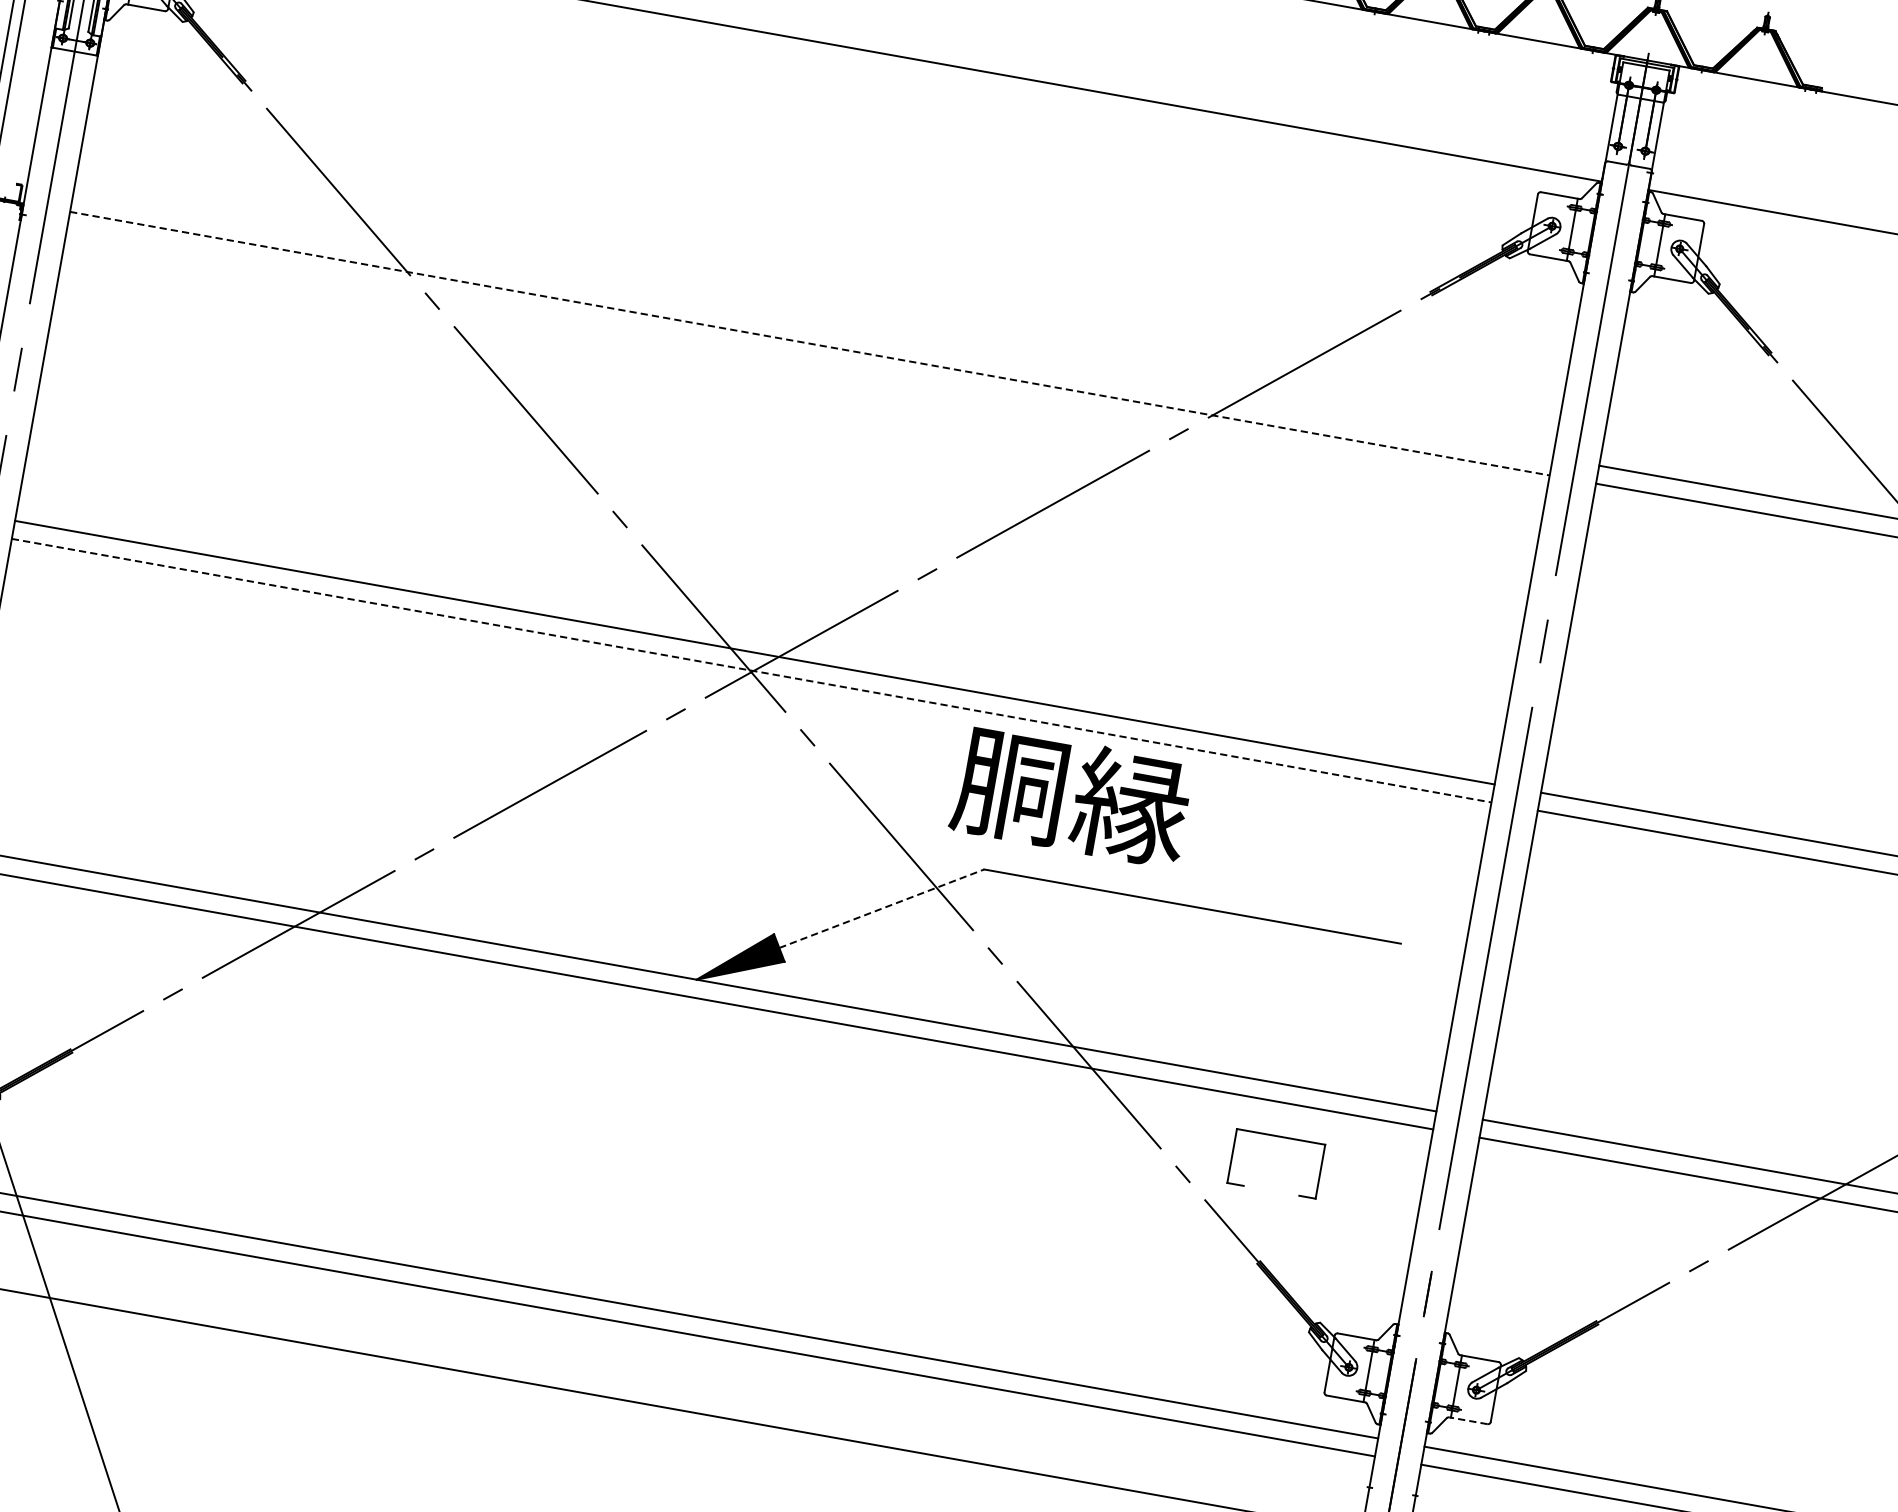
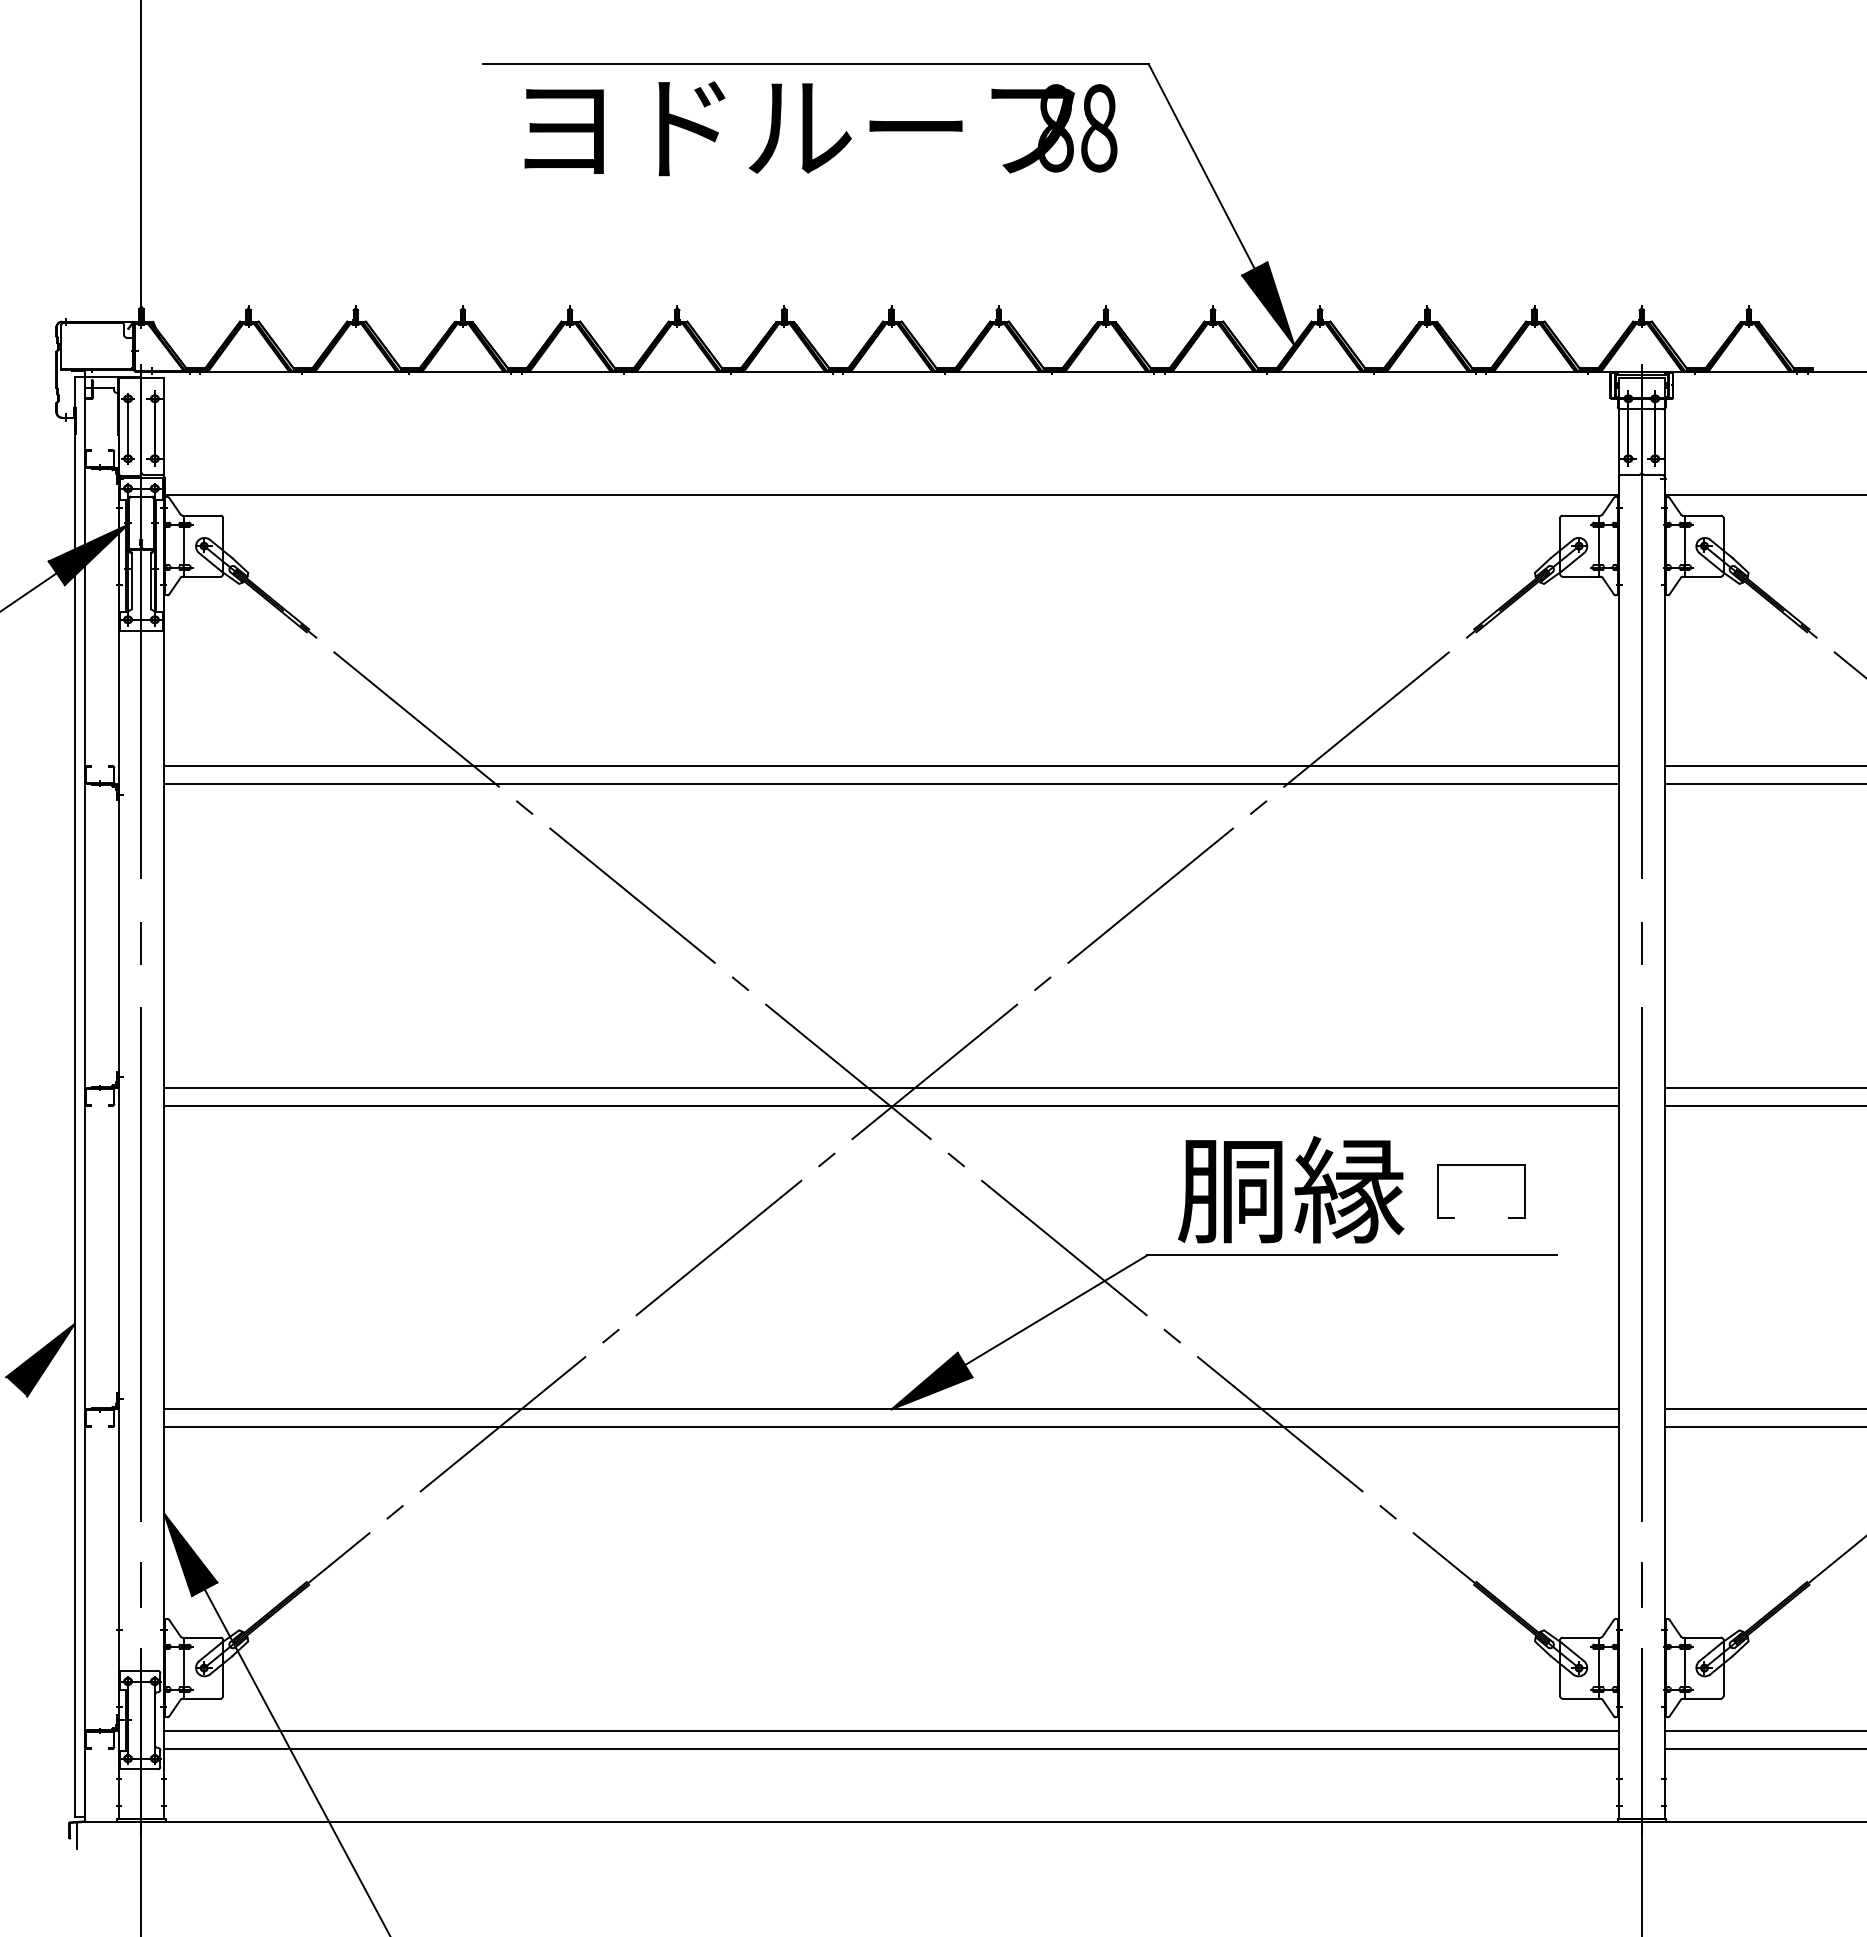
line: (812, 325) -> (891, 766), added
line: (810, 344) -> (892, 784), dashed -> solid
line: (752, 670) -> (892, 1105), dashed -> solid
text: (1072, 795) -> (1291, 1189), moved
line: (882, 909) -> (1056, 1310), dashed -> solid
part: (1281, 1137) -> (1481, 1165), moved
line: (1467, 1420) -> (1701, 1698), dashed -> solid

